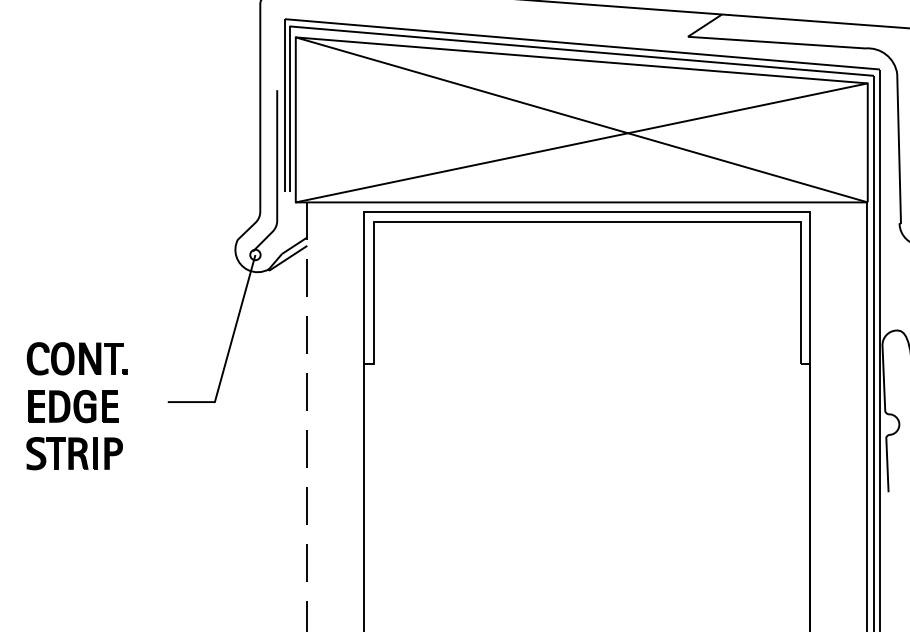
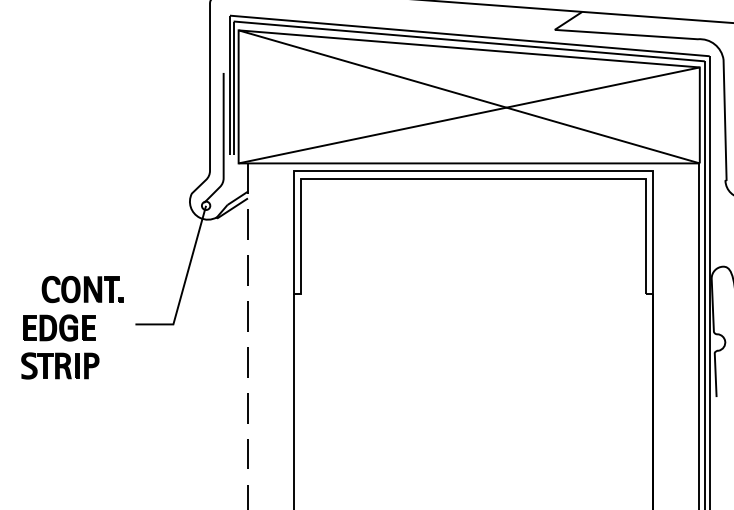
part: (76, 358) -> (81, 289), moved

